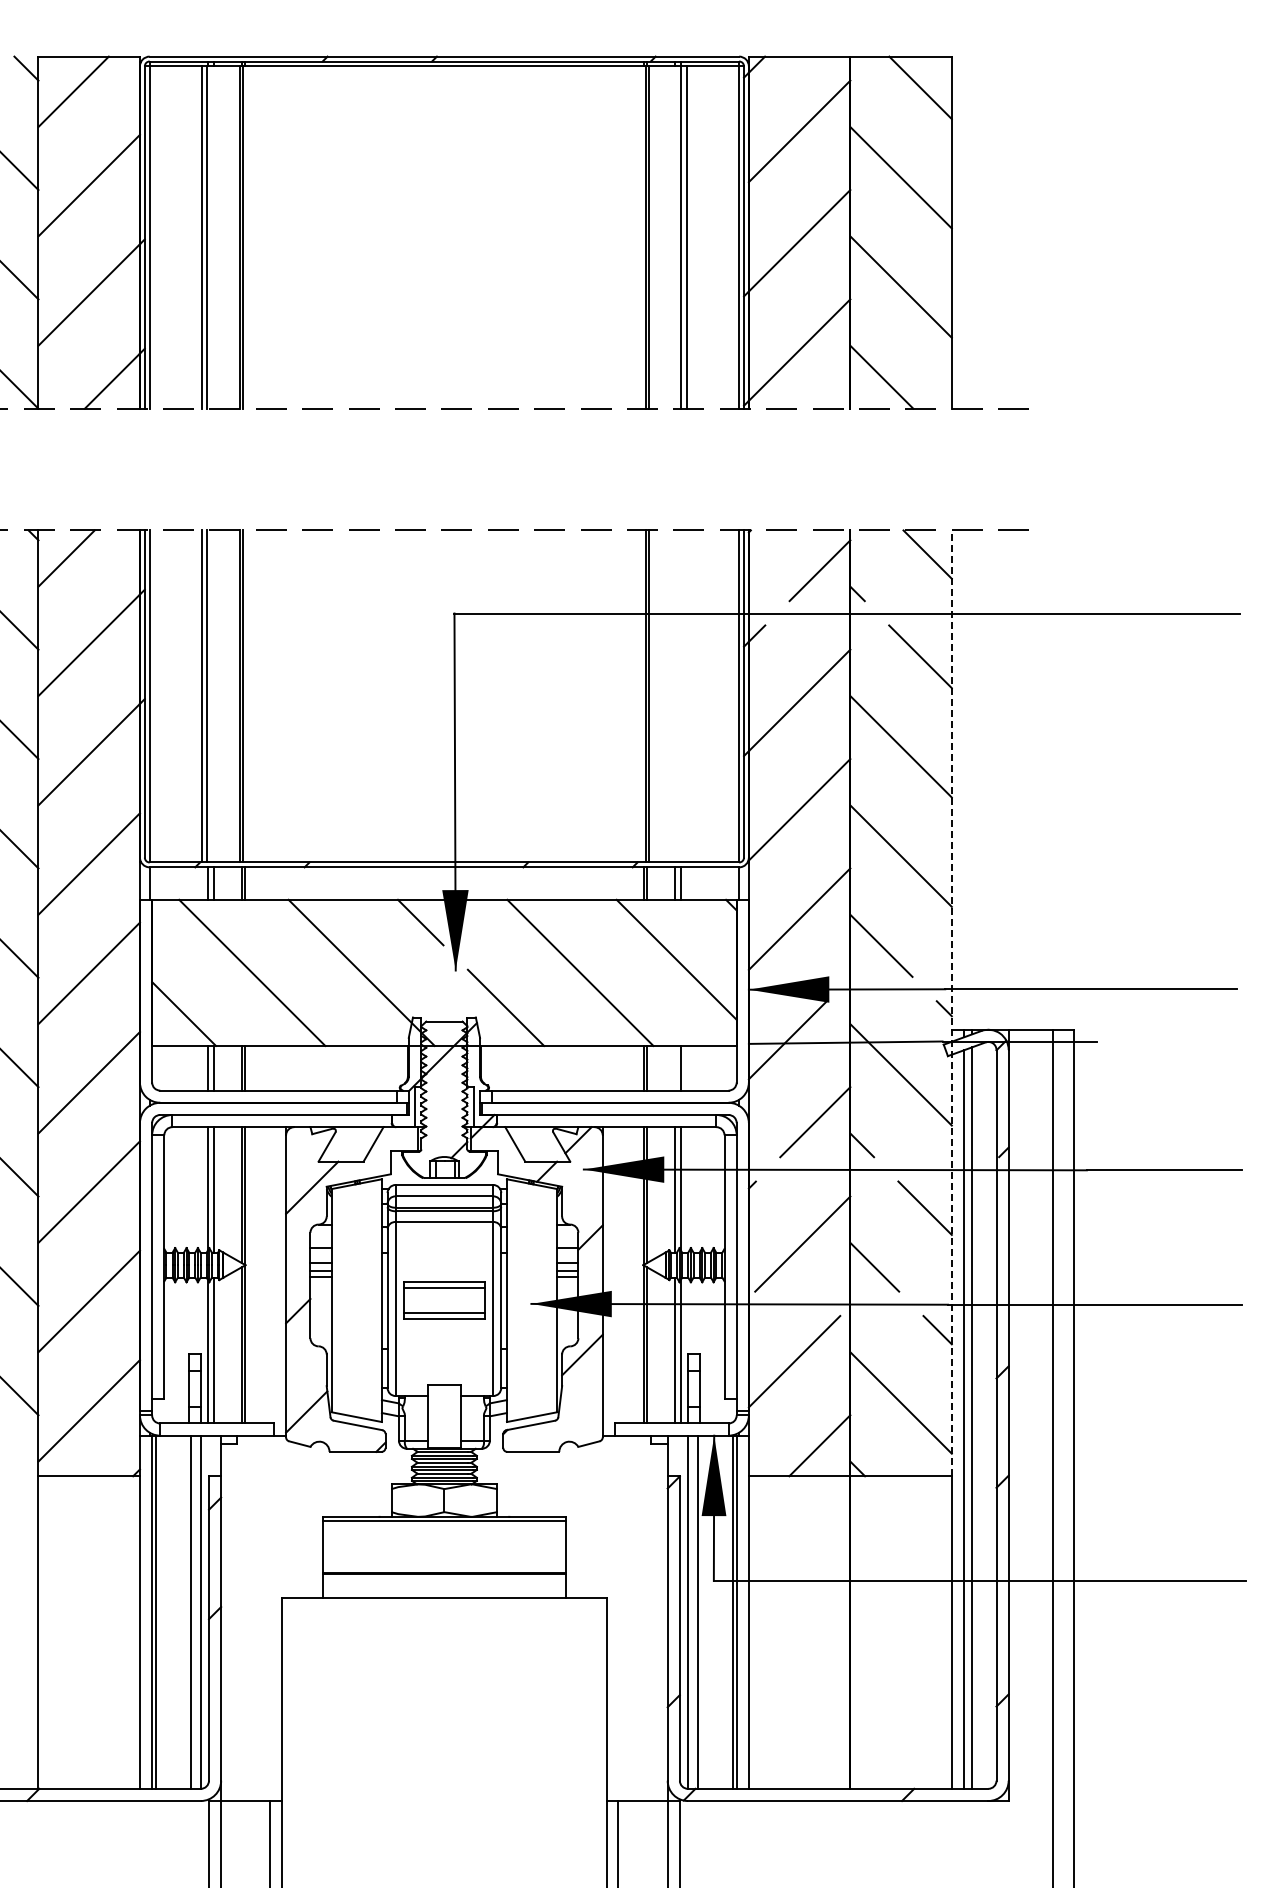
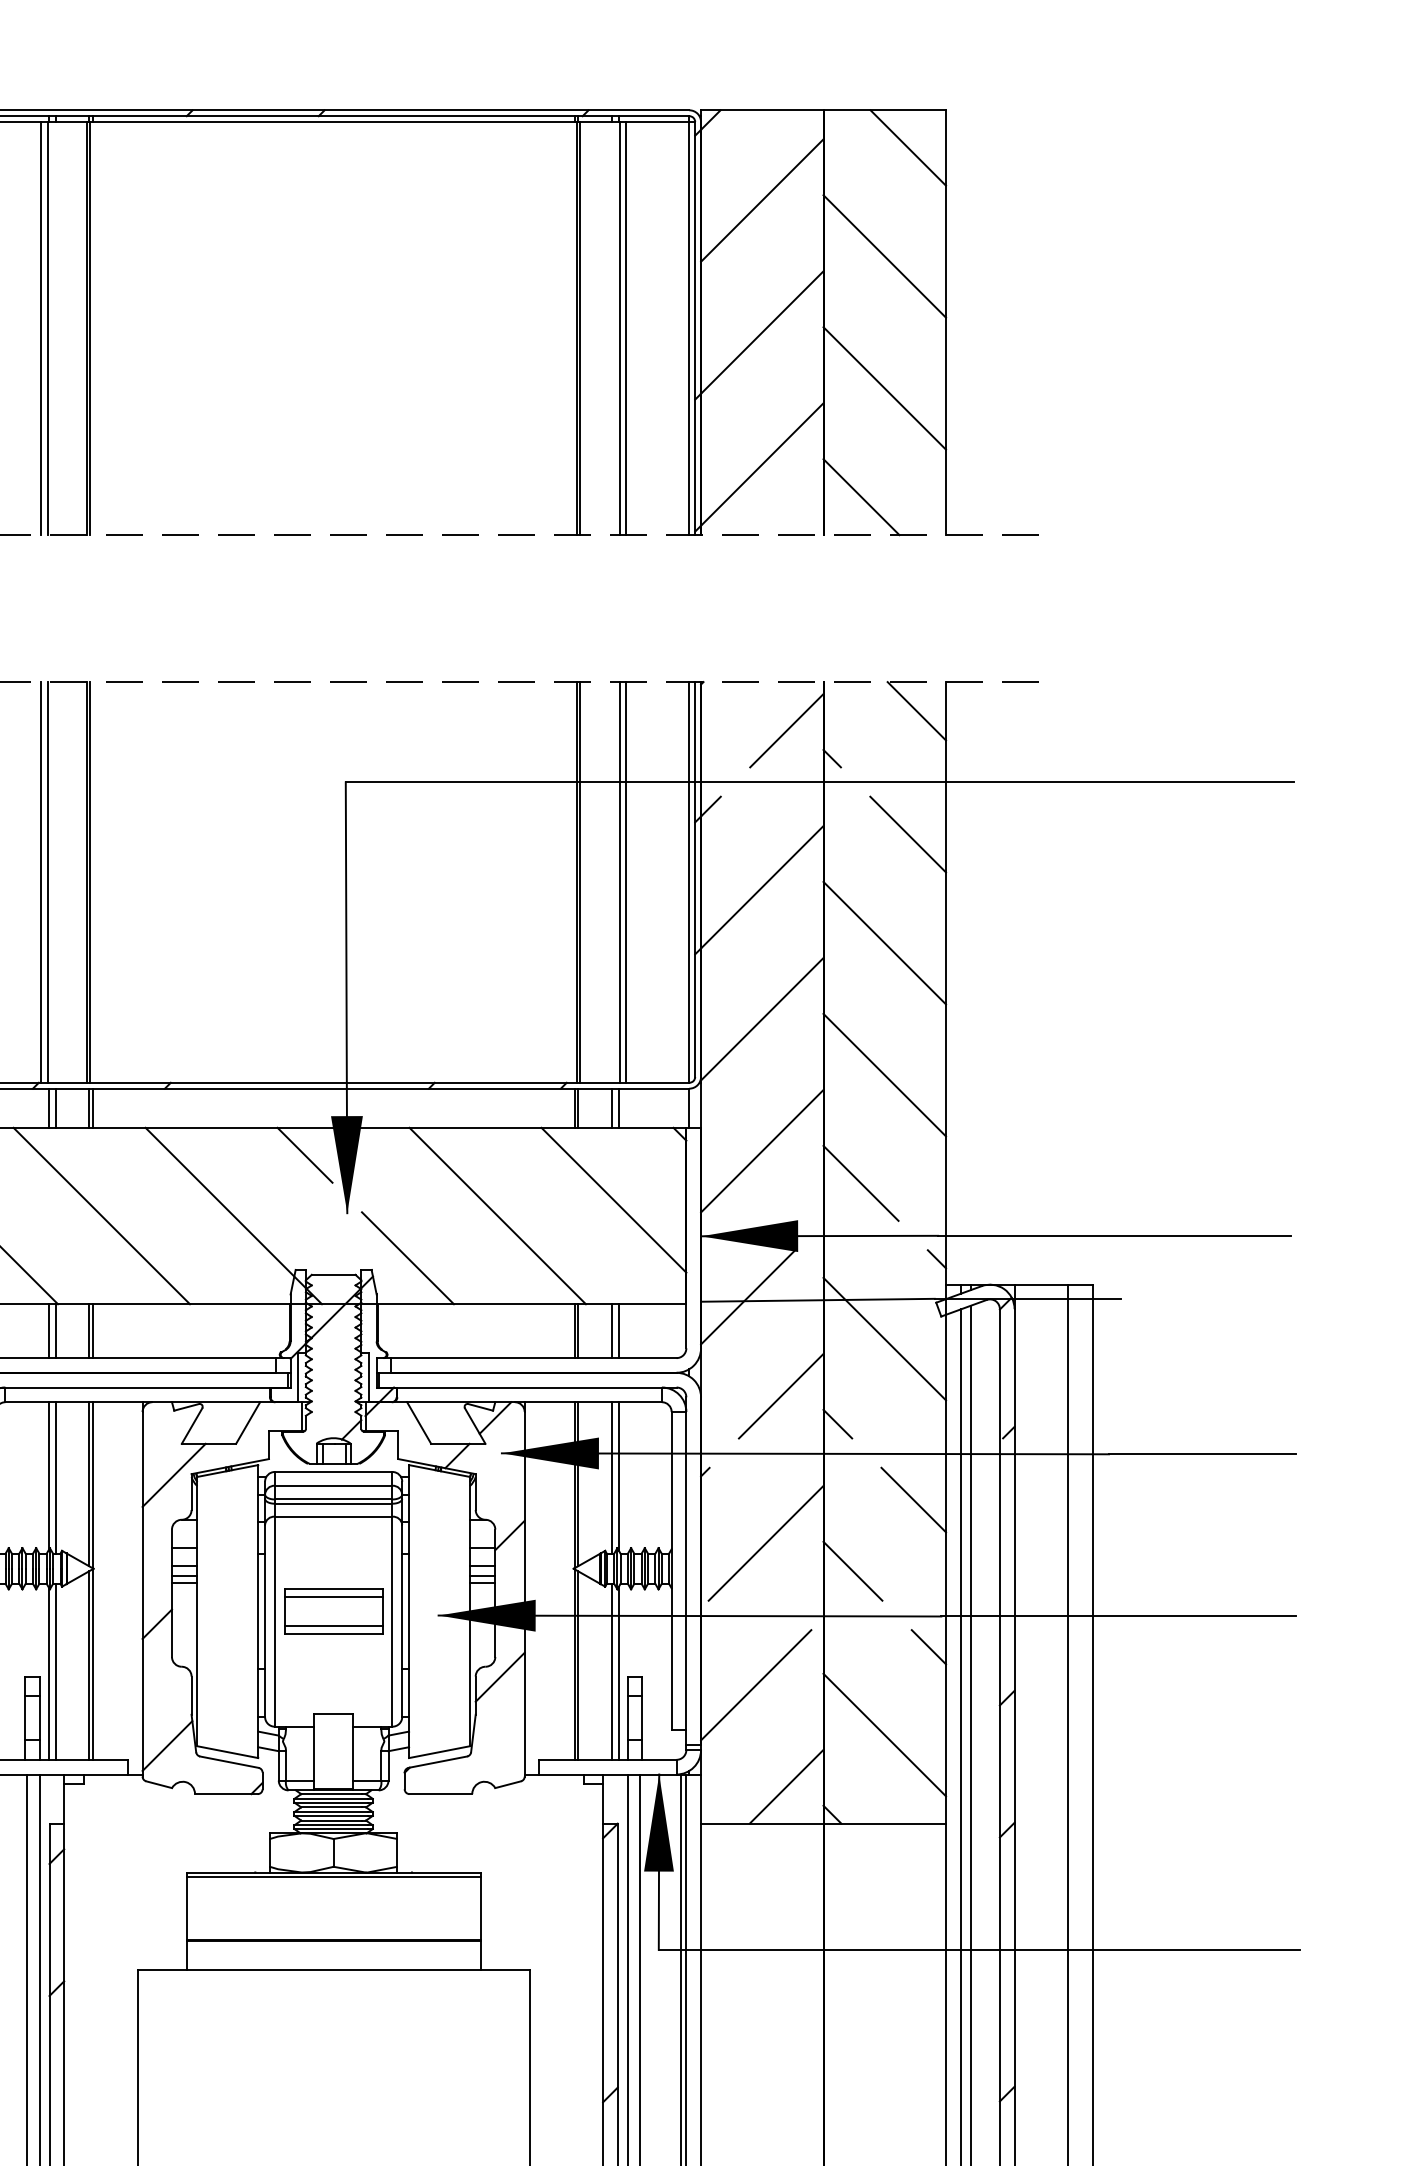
line: (681, 696) -> (619, 882), added
line: (686, 696) -> (625, 882), added
line: (951, 1003) -> (945, 1252), dashed -> solid
line: (674, 1067) -> (611, 1330), added

